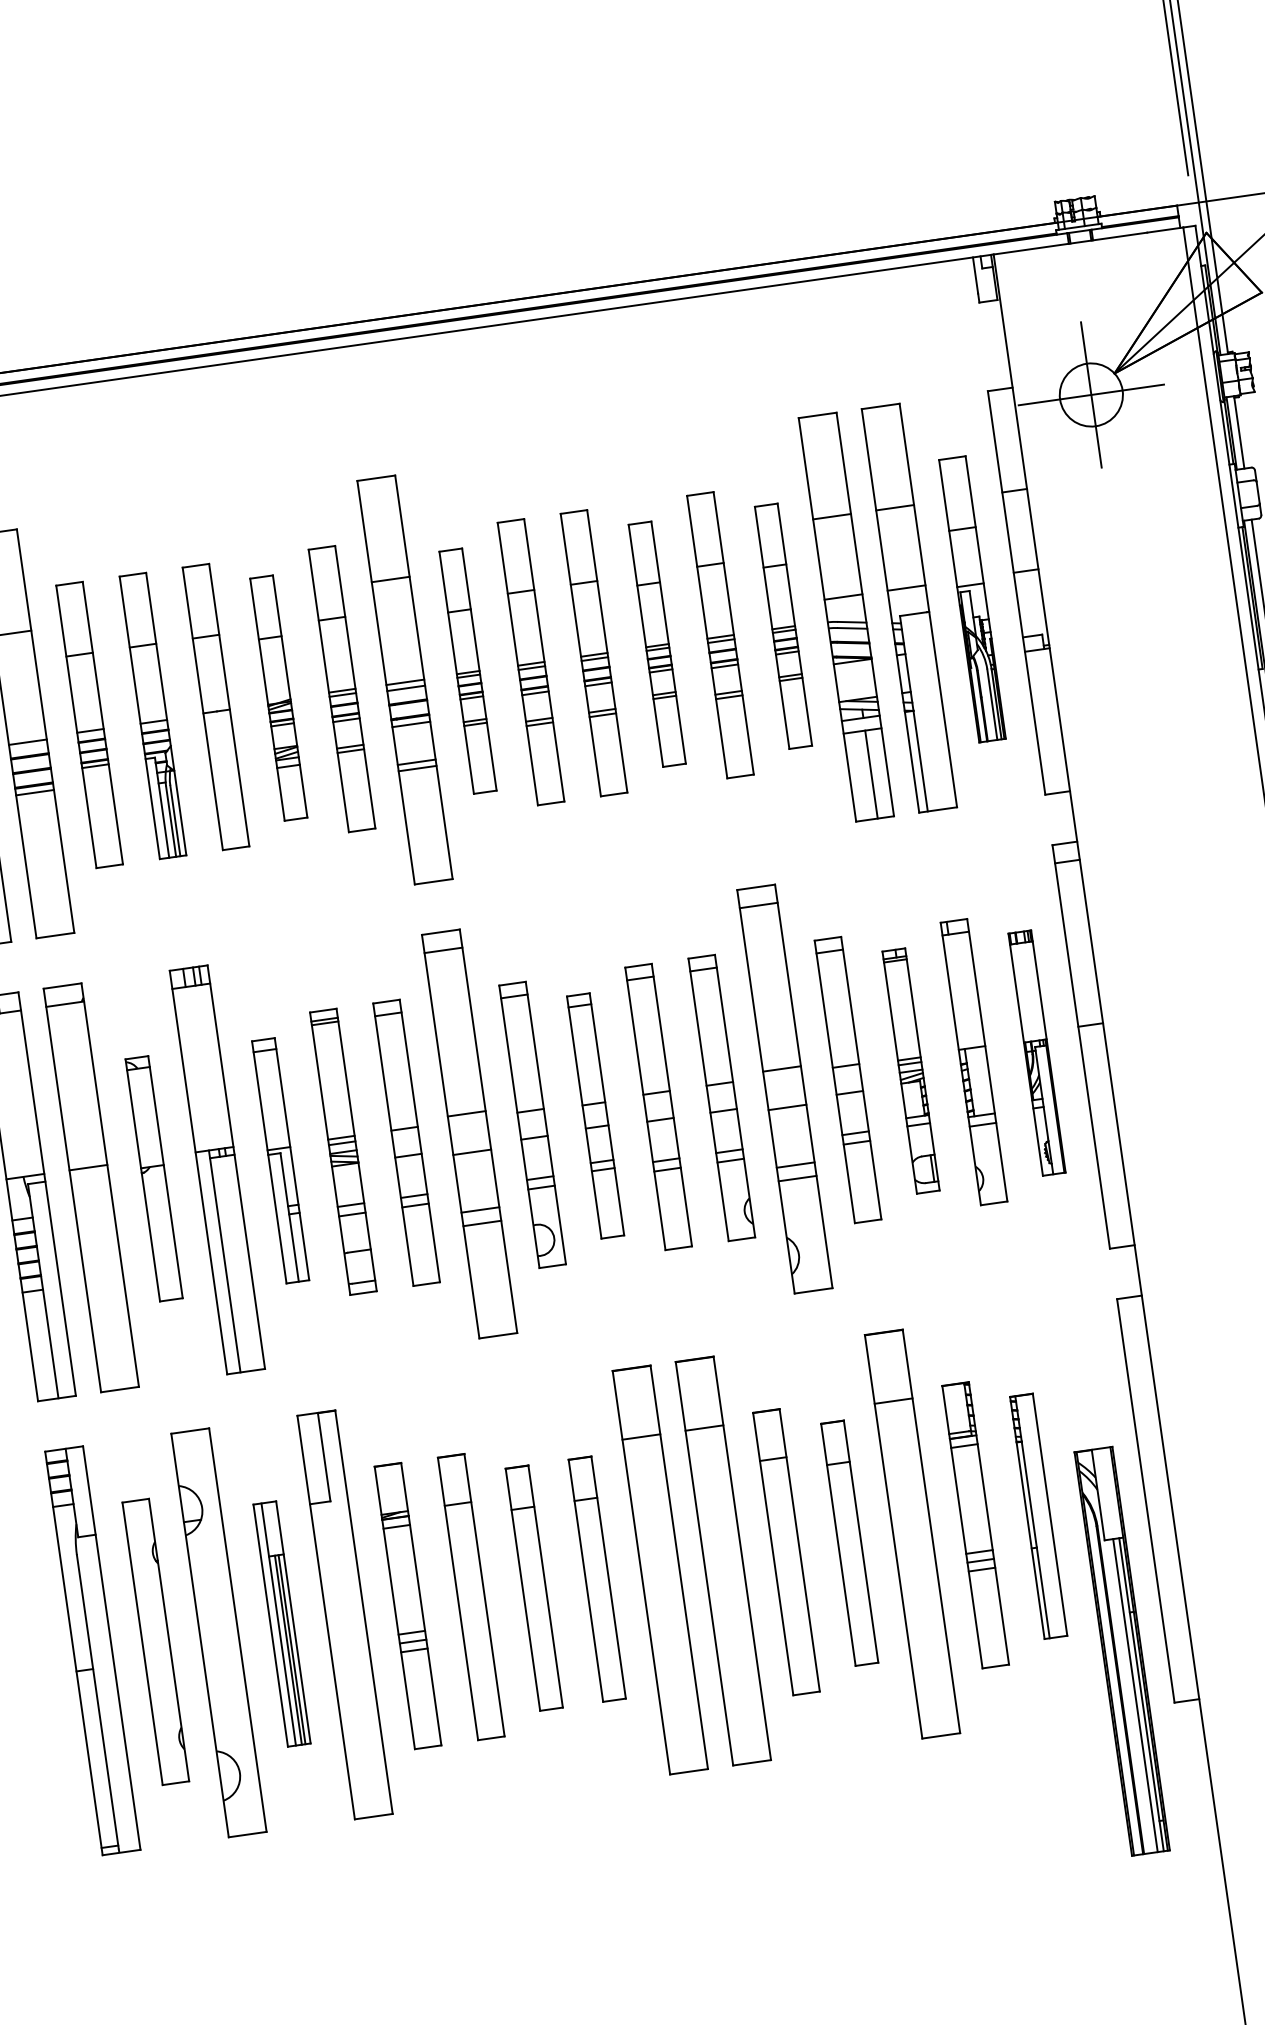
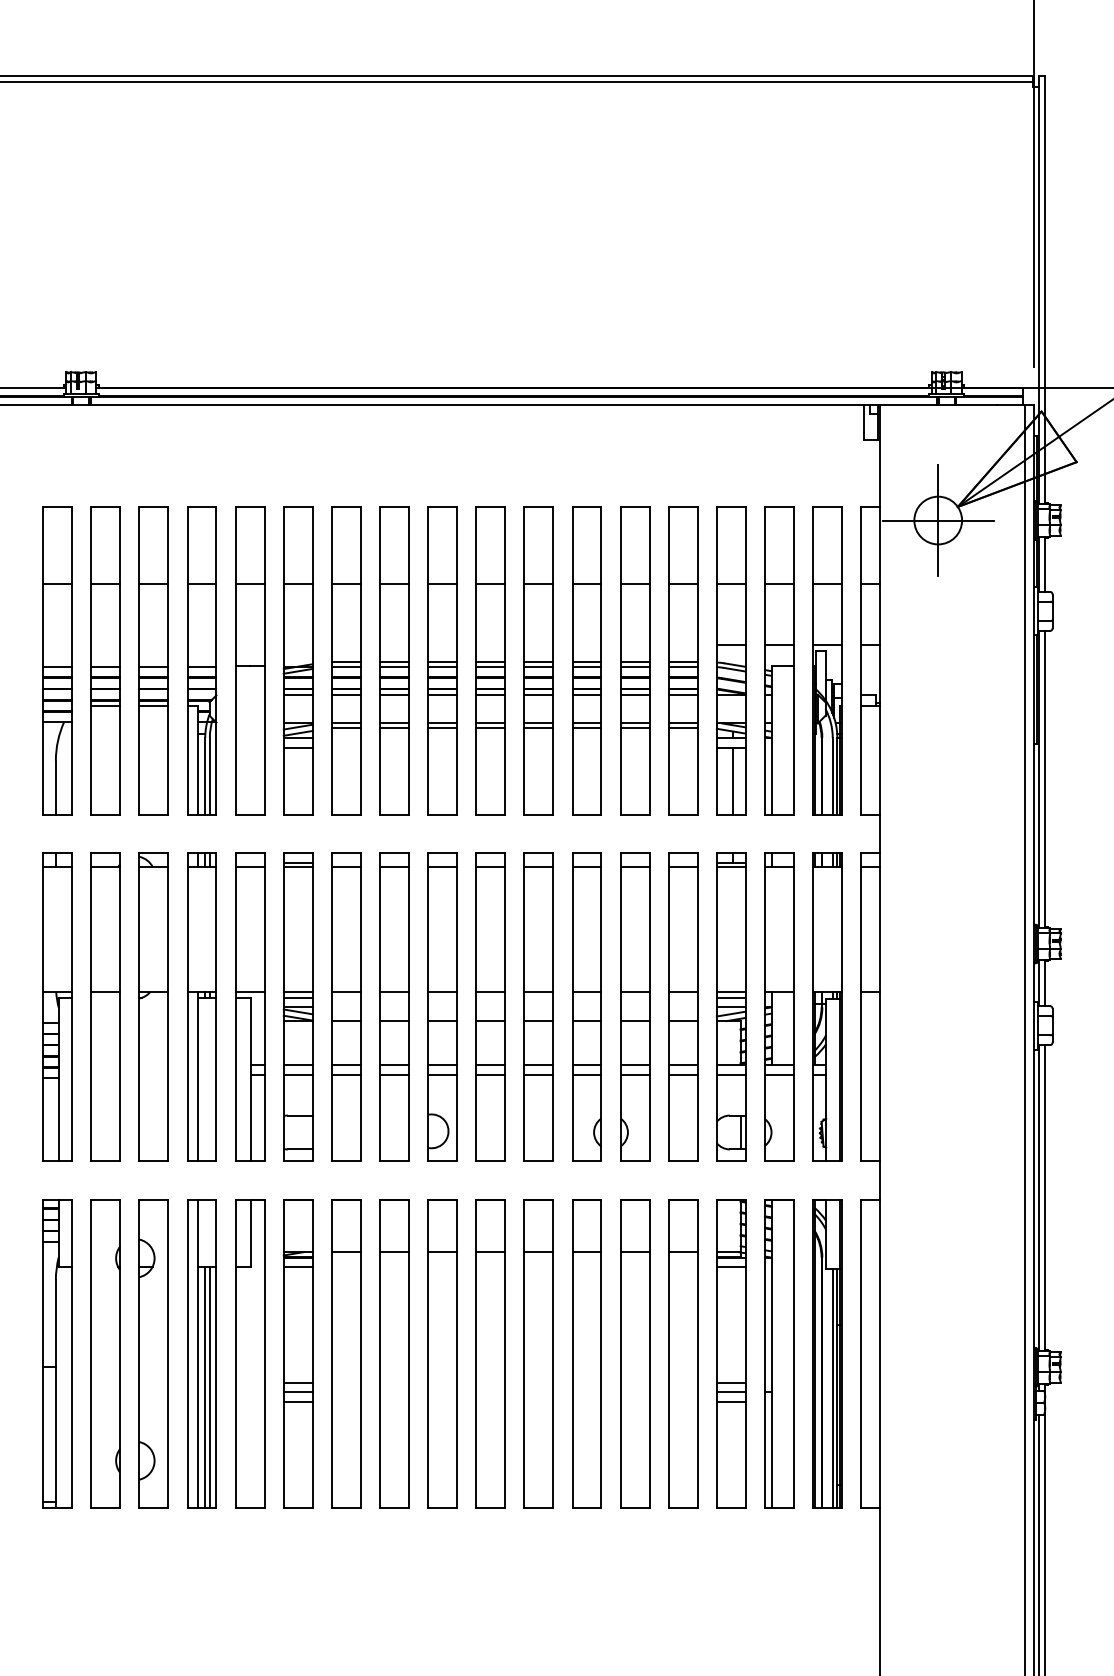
part: (972, 599) -> (827, 660), size x1.43
part: (783, 625) -> (683, 660), size x1.67
part: (720, 634) -> (635, 660), size x1.43
part: (656, 643) -> (586, 660), size x1.67
part: (593, 652) -> (538, 660), size x1.43
part: (530, 661) -> (490, 660), size x1.43
part: (467, 670) -> (442, 660), size x1.67
part: (342, 688) -> (346, 660), size x1.43
part: (277, 697) -> (297, 660), size x1.67
part: (216, 706) -> (250, 660), size x1.43
part: (153, 715) -> (202, 660), size x1.43
part: (89, 724) -> (153, 660), size x1.43
part: (1036, 1052) -> (827, 1006), size x1.67
part: (974, 1061) -> (779, 1006), size x1.43
part: (911, 1070) -> (731, 1006), size x1.67
part: (848, 1079) -> (683, 1006), size x1.43
part: (721, 1097) -> (586, 1006), size x1.43
part: (658, 1106) -> (538, 1006), size x1.43
part: (595, 1115) -> (490, 1006), size x1.67
part: (532, 1124) -> (442, 1006), size x1.43
part: (406, 1142) -> (346, 1006), size x1.43
part: (342, 1151) -> (297, 1006), size x1.43
part: (280, 1159) -> (250, 1006), size x1.67
part: (153, 1178) -> (153, 1006), size x1.67
part: (1038, 1515) -> (779, 1353), size x1.67
part: (975, 1524) -> (731, 1353), size x1.43
part: (850, 1542) -> (635, 1353), size x1.67
part: (785, 1551) -> (586, 1353), size x1.43
part: (597, 1578) -> (442, 1353), size x1.67
part: (534, 1587) -> (394, 1353), size x1.67
part: (471, 1596) -> (346, 1353), size x1.43
part: (407, 1605) -> (297, 1353), size x1.43
part: (281, 1623) -> (201, 1353), size x1.67
part: (155, 1641) -> (105, 1353), size x1.43
part: (1122, 1651) -> (827, 1353), moved

